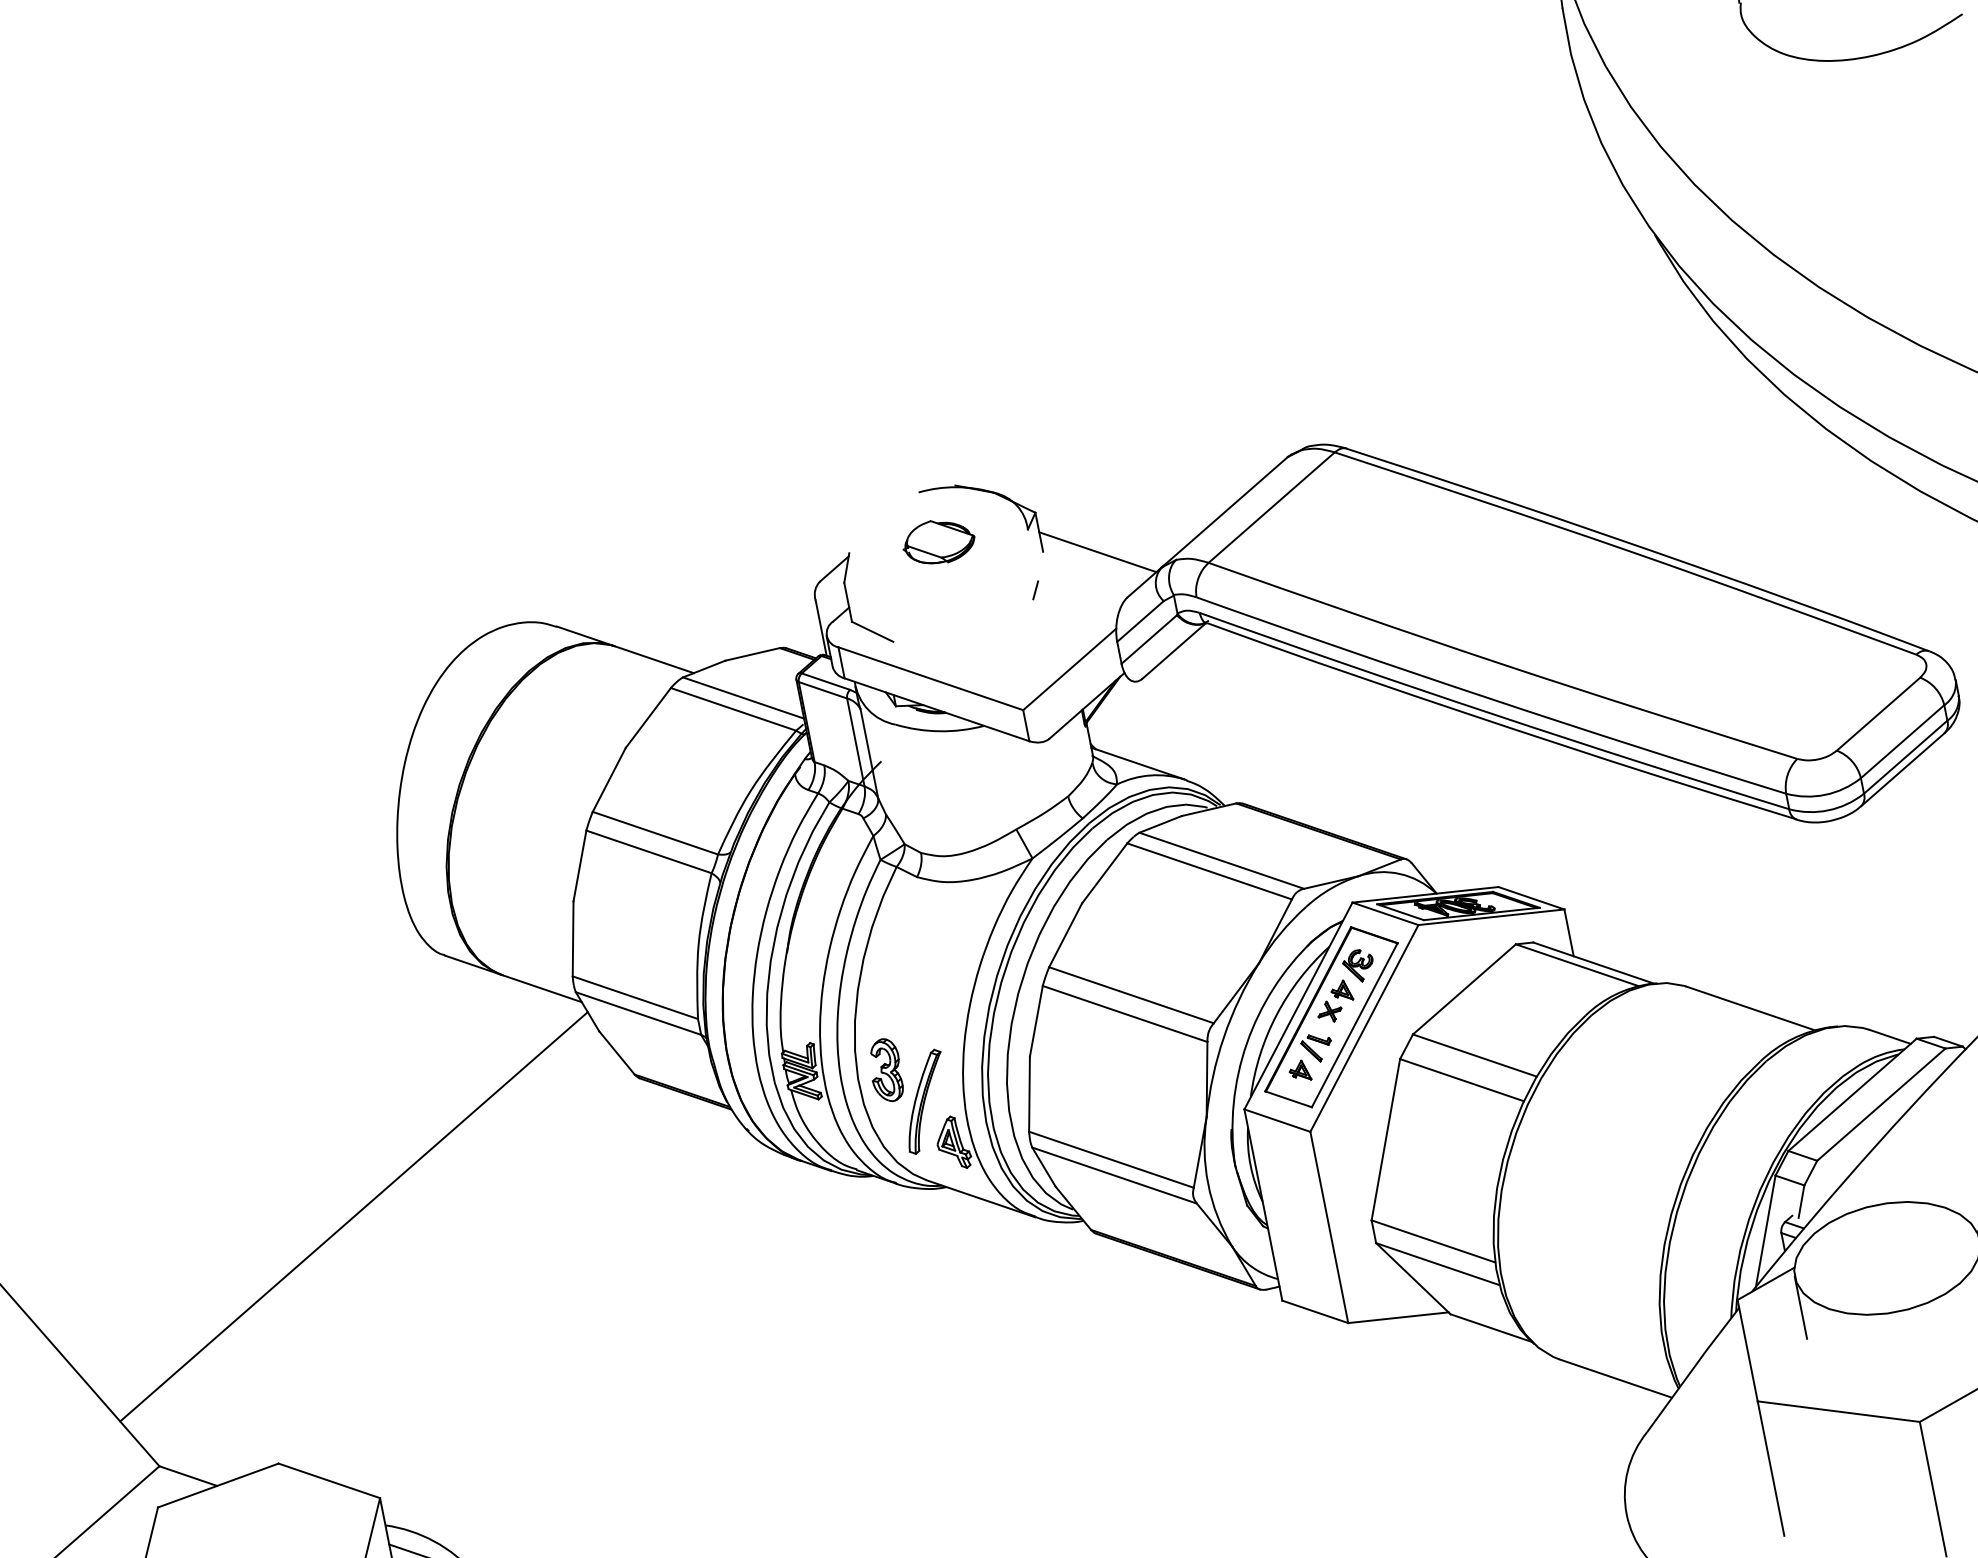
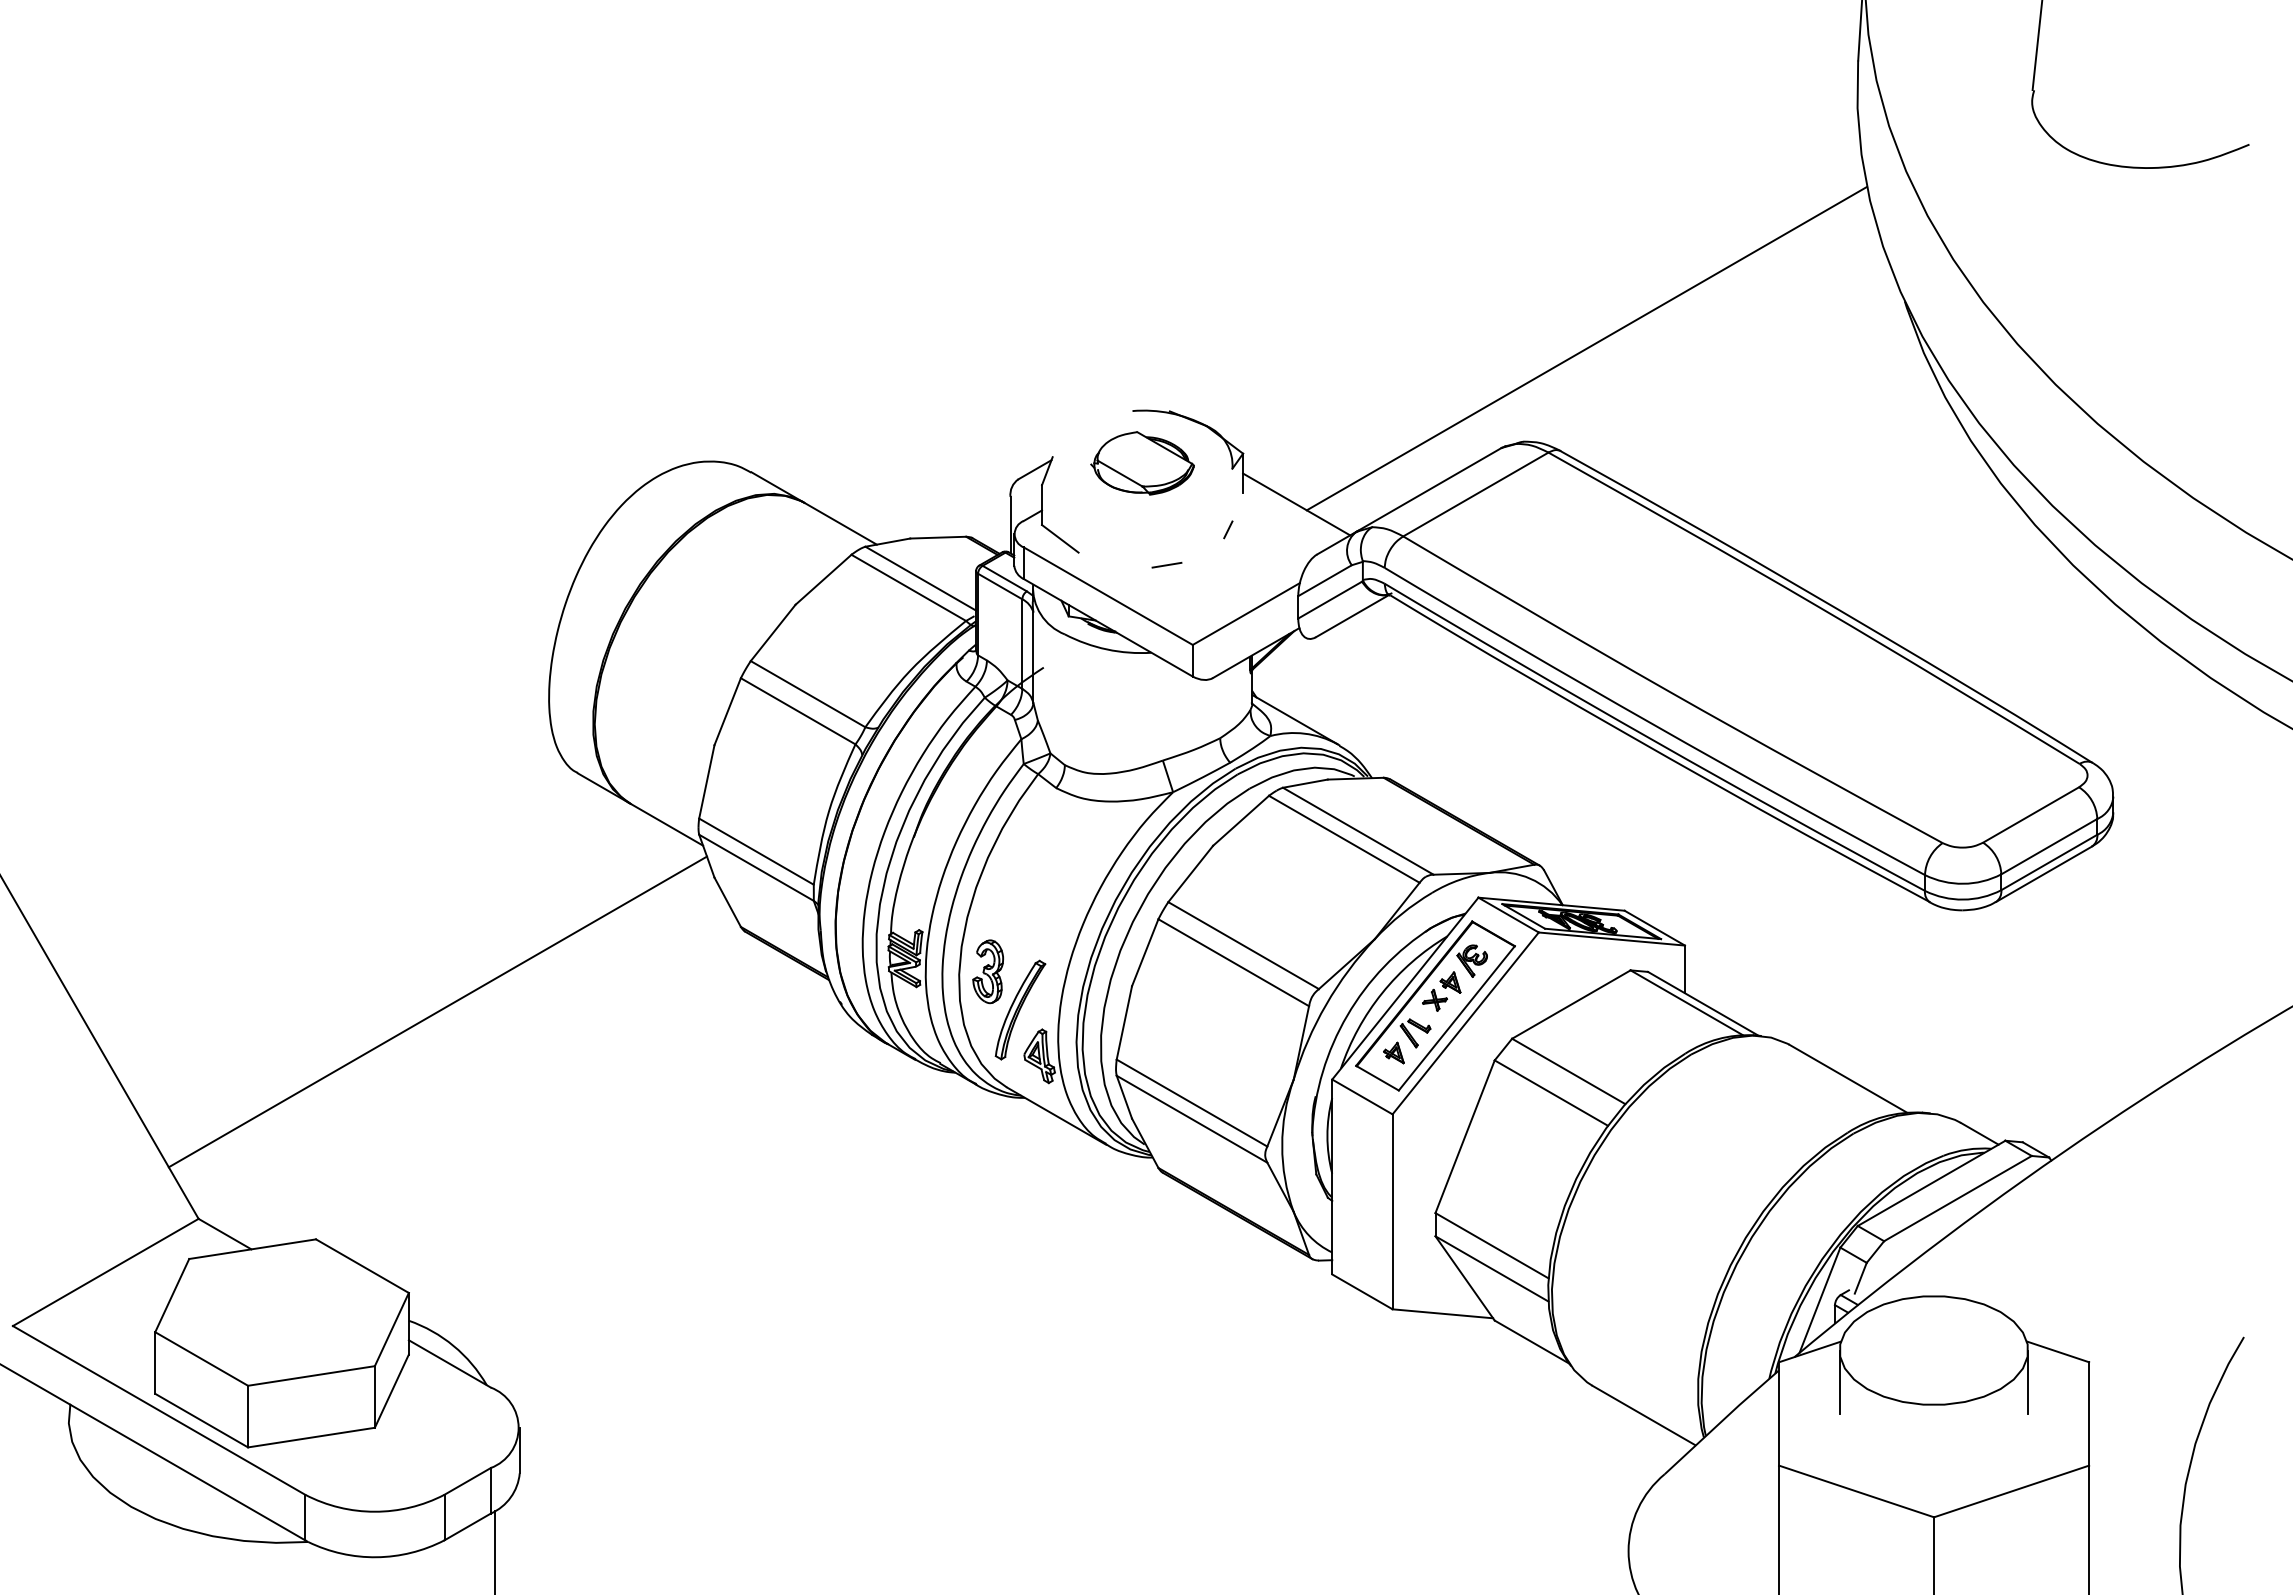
line: (1351, 342) -> (1586, 348), added
part: (938, 541) -> (1142, 463), size x1.43
line: (981, 636) -> (1166, 564), added

